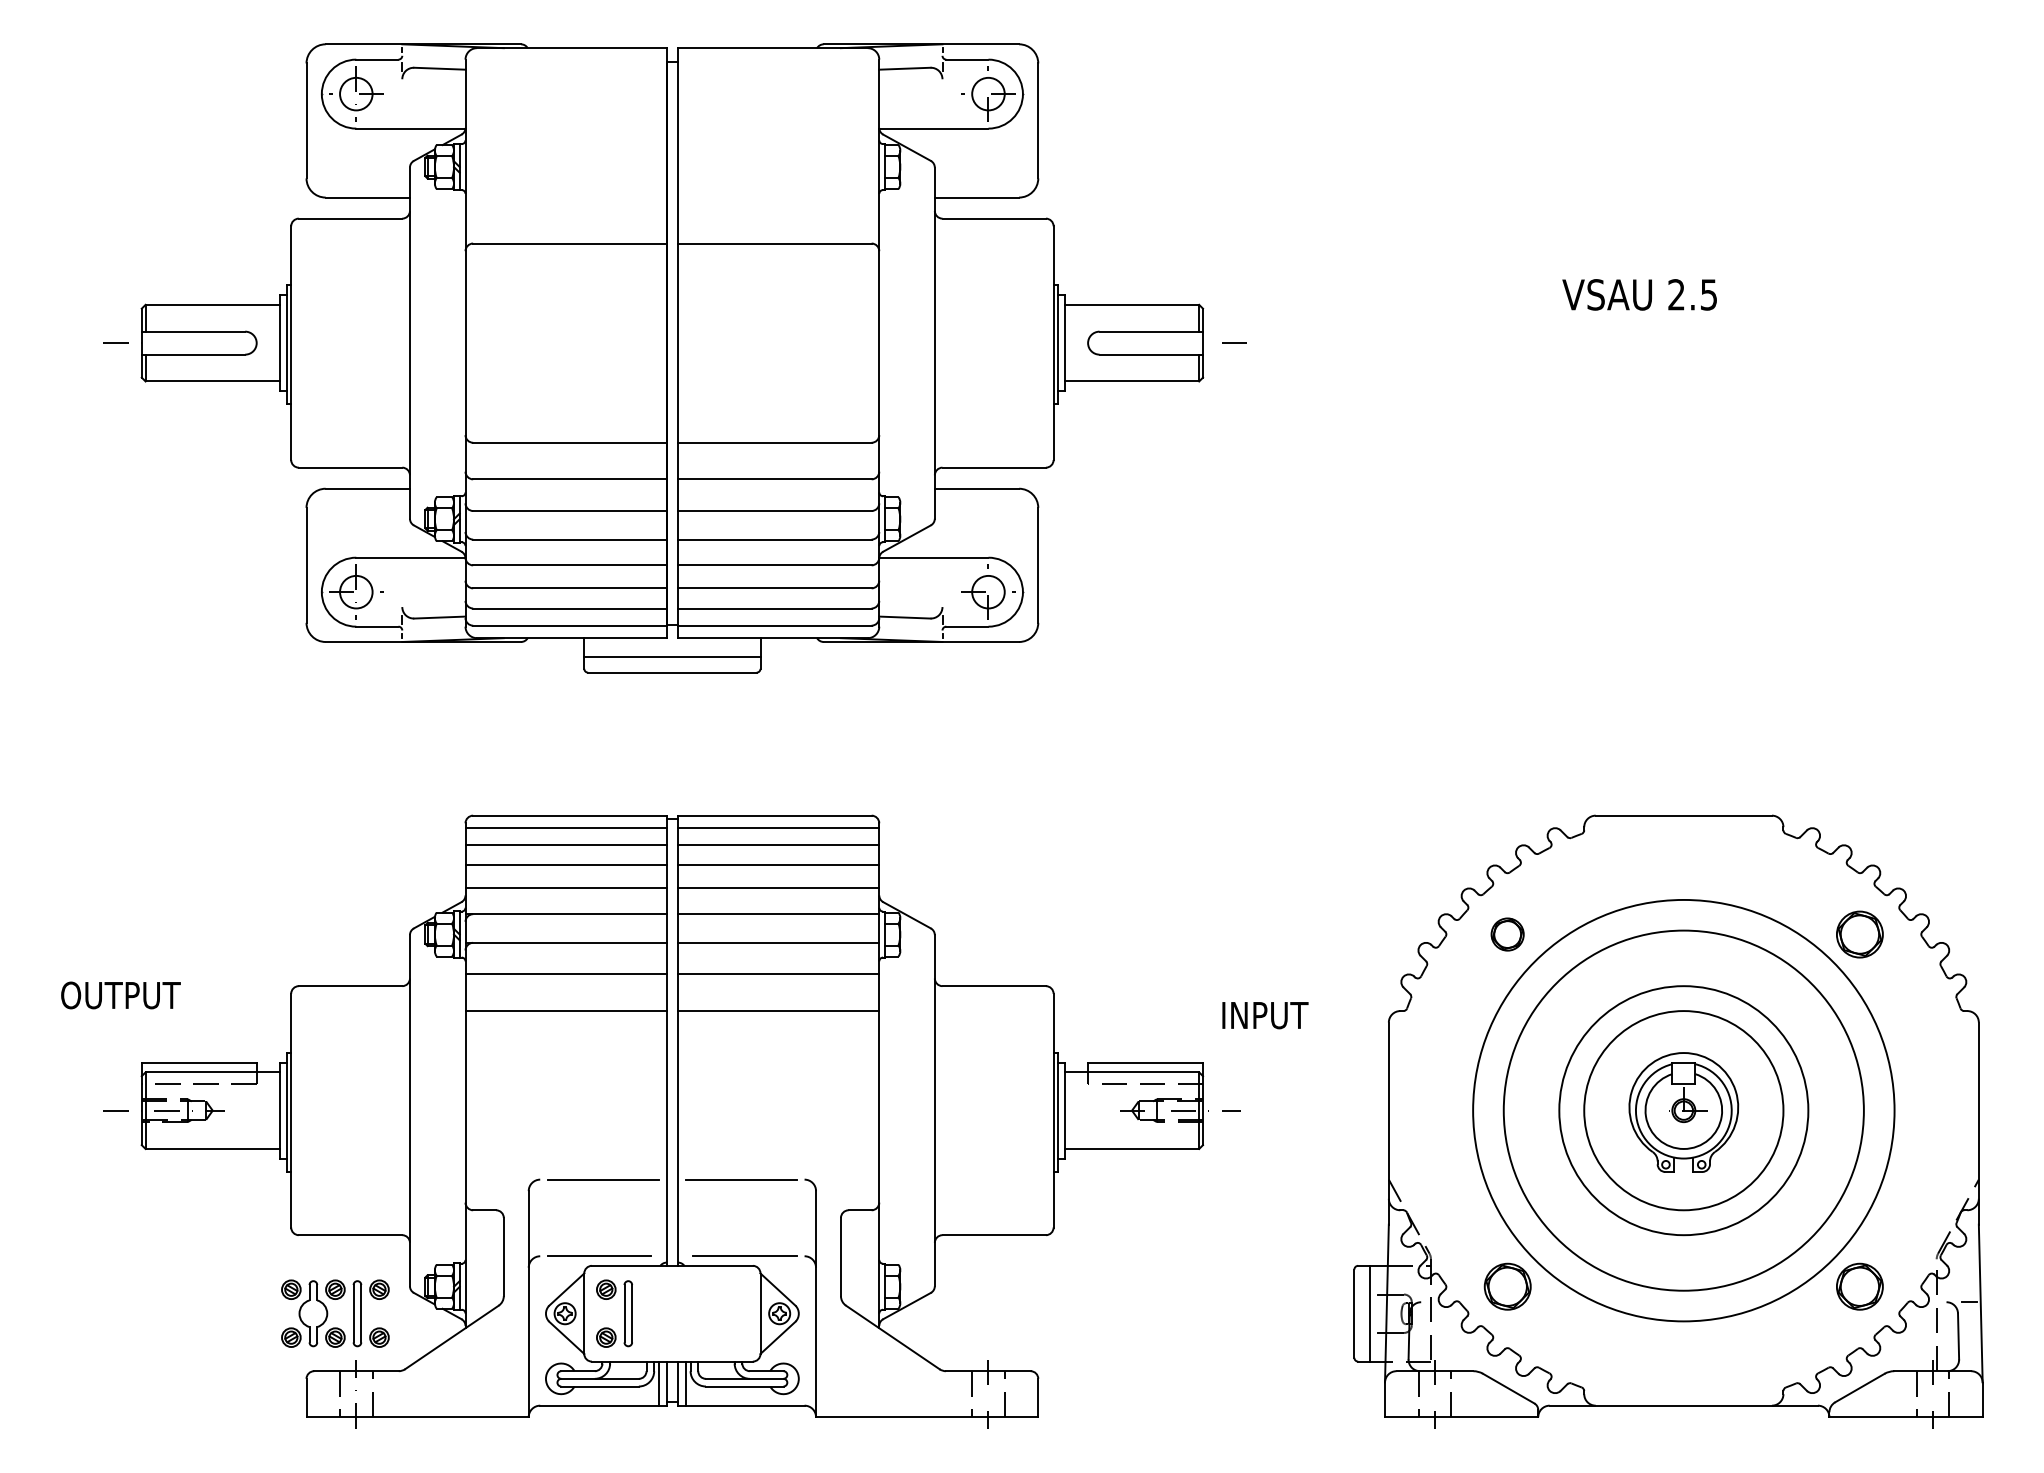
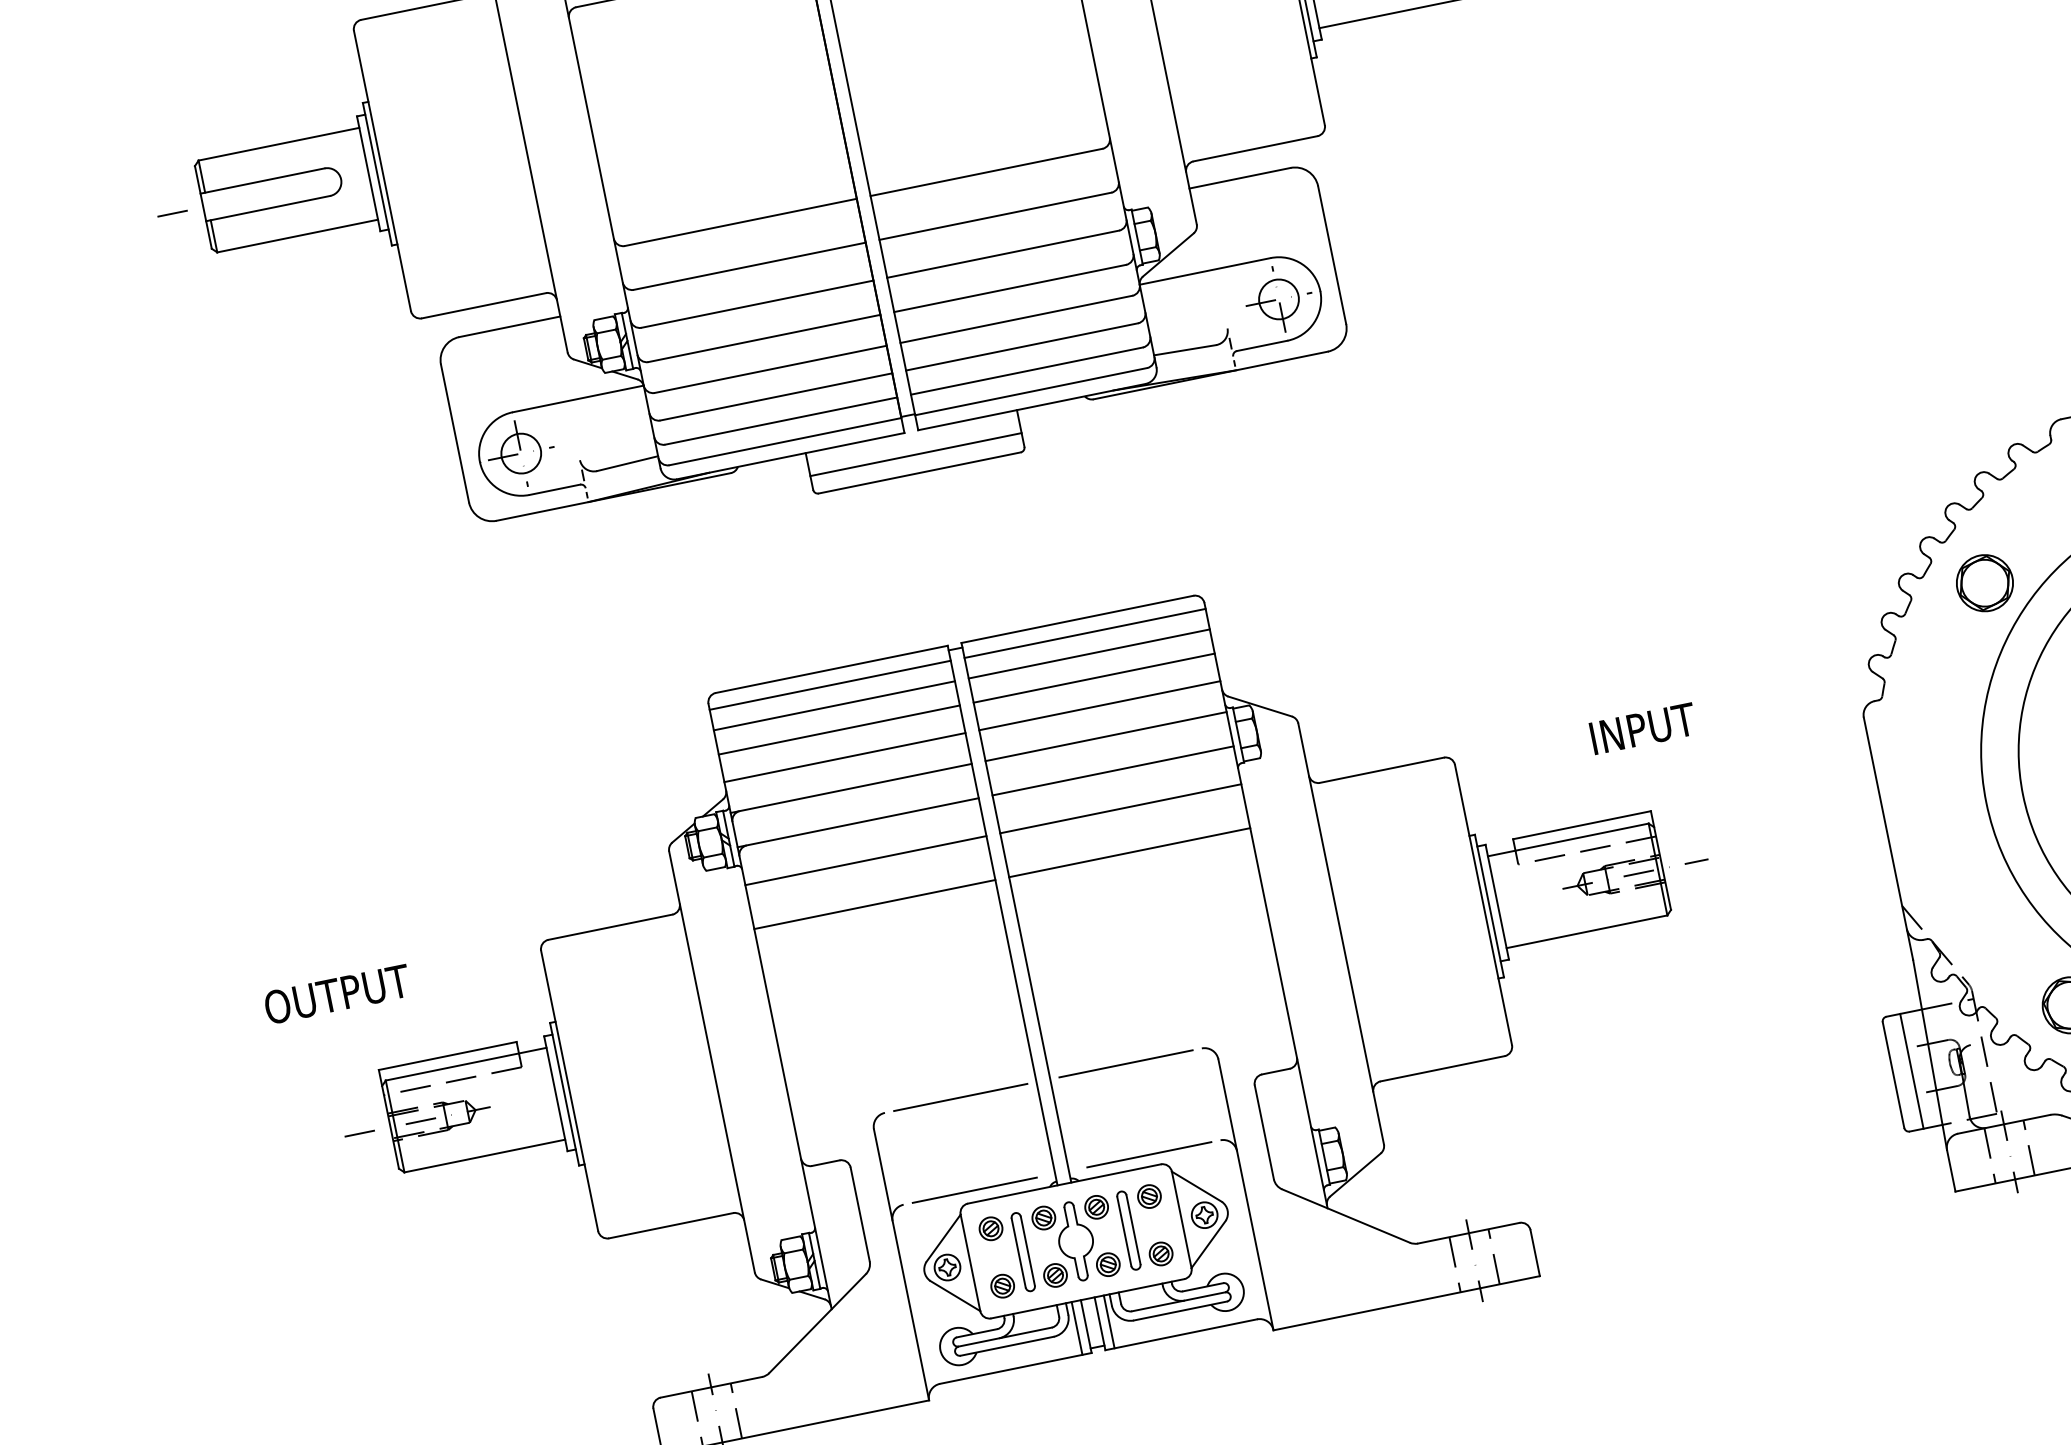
part: (1507, 934) -> (1984, 583), size x1.43
text: (1265, 1015) -> (1643, 728), moved
part: (328, 1313) -> (1094, 1237), moved

